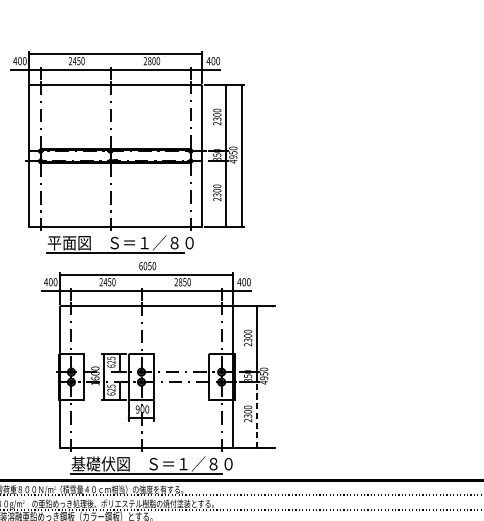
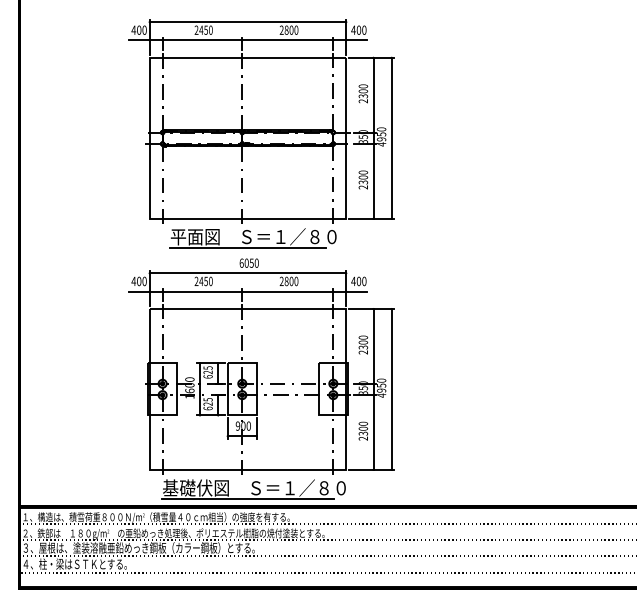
part: (127, 151) -> (261, 133), moved
text: (184, 281) -> (291, 280), 2850 -> 2800
line: (272, 376) -> (391, 388), added
line: (256, 415) -> (373, 432), dashed -> solid

